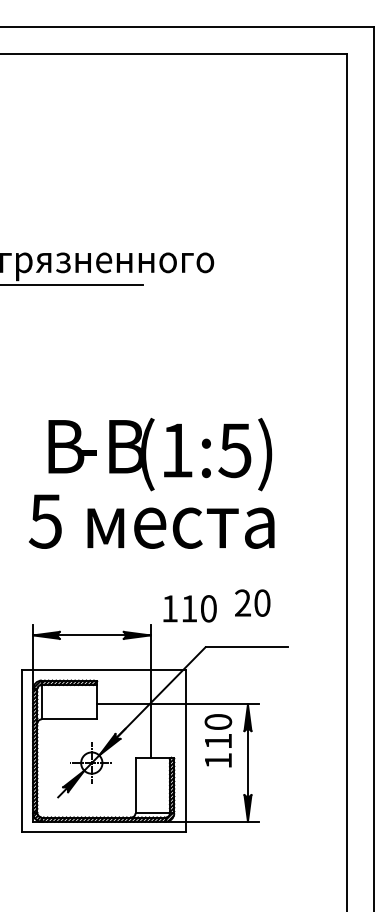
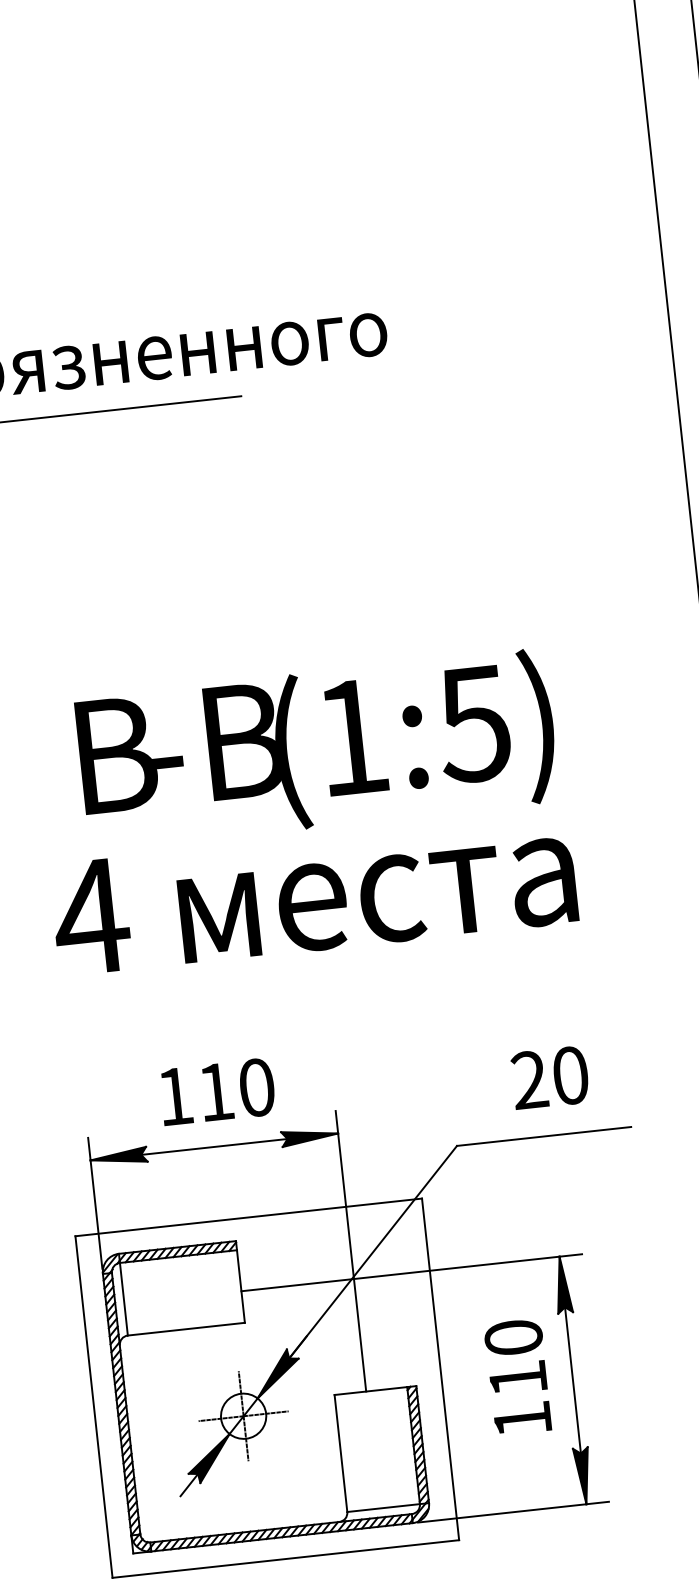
text: (45, 521) -> (90, 917), 5 -> 4
text: (252, 602) -> (549, 1076), moved
text: (189, 608) -> (216, 1091), moved
text: (218, 740) -> (518, 1376), moved

